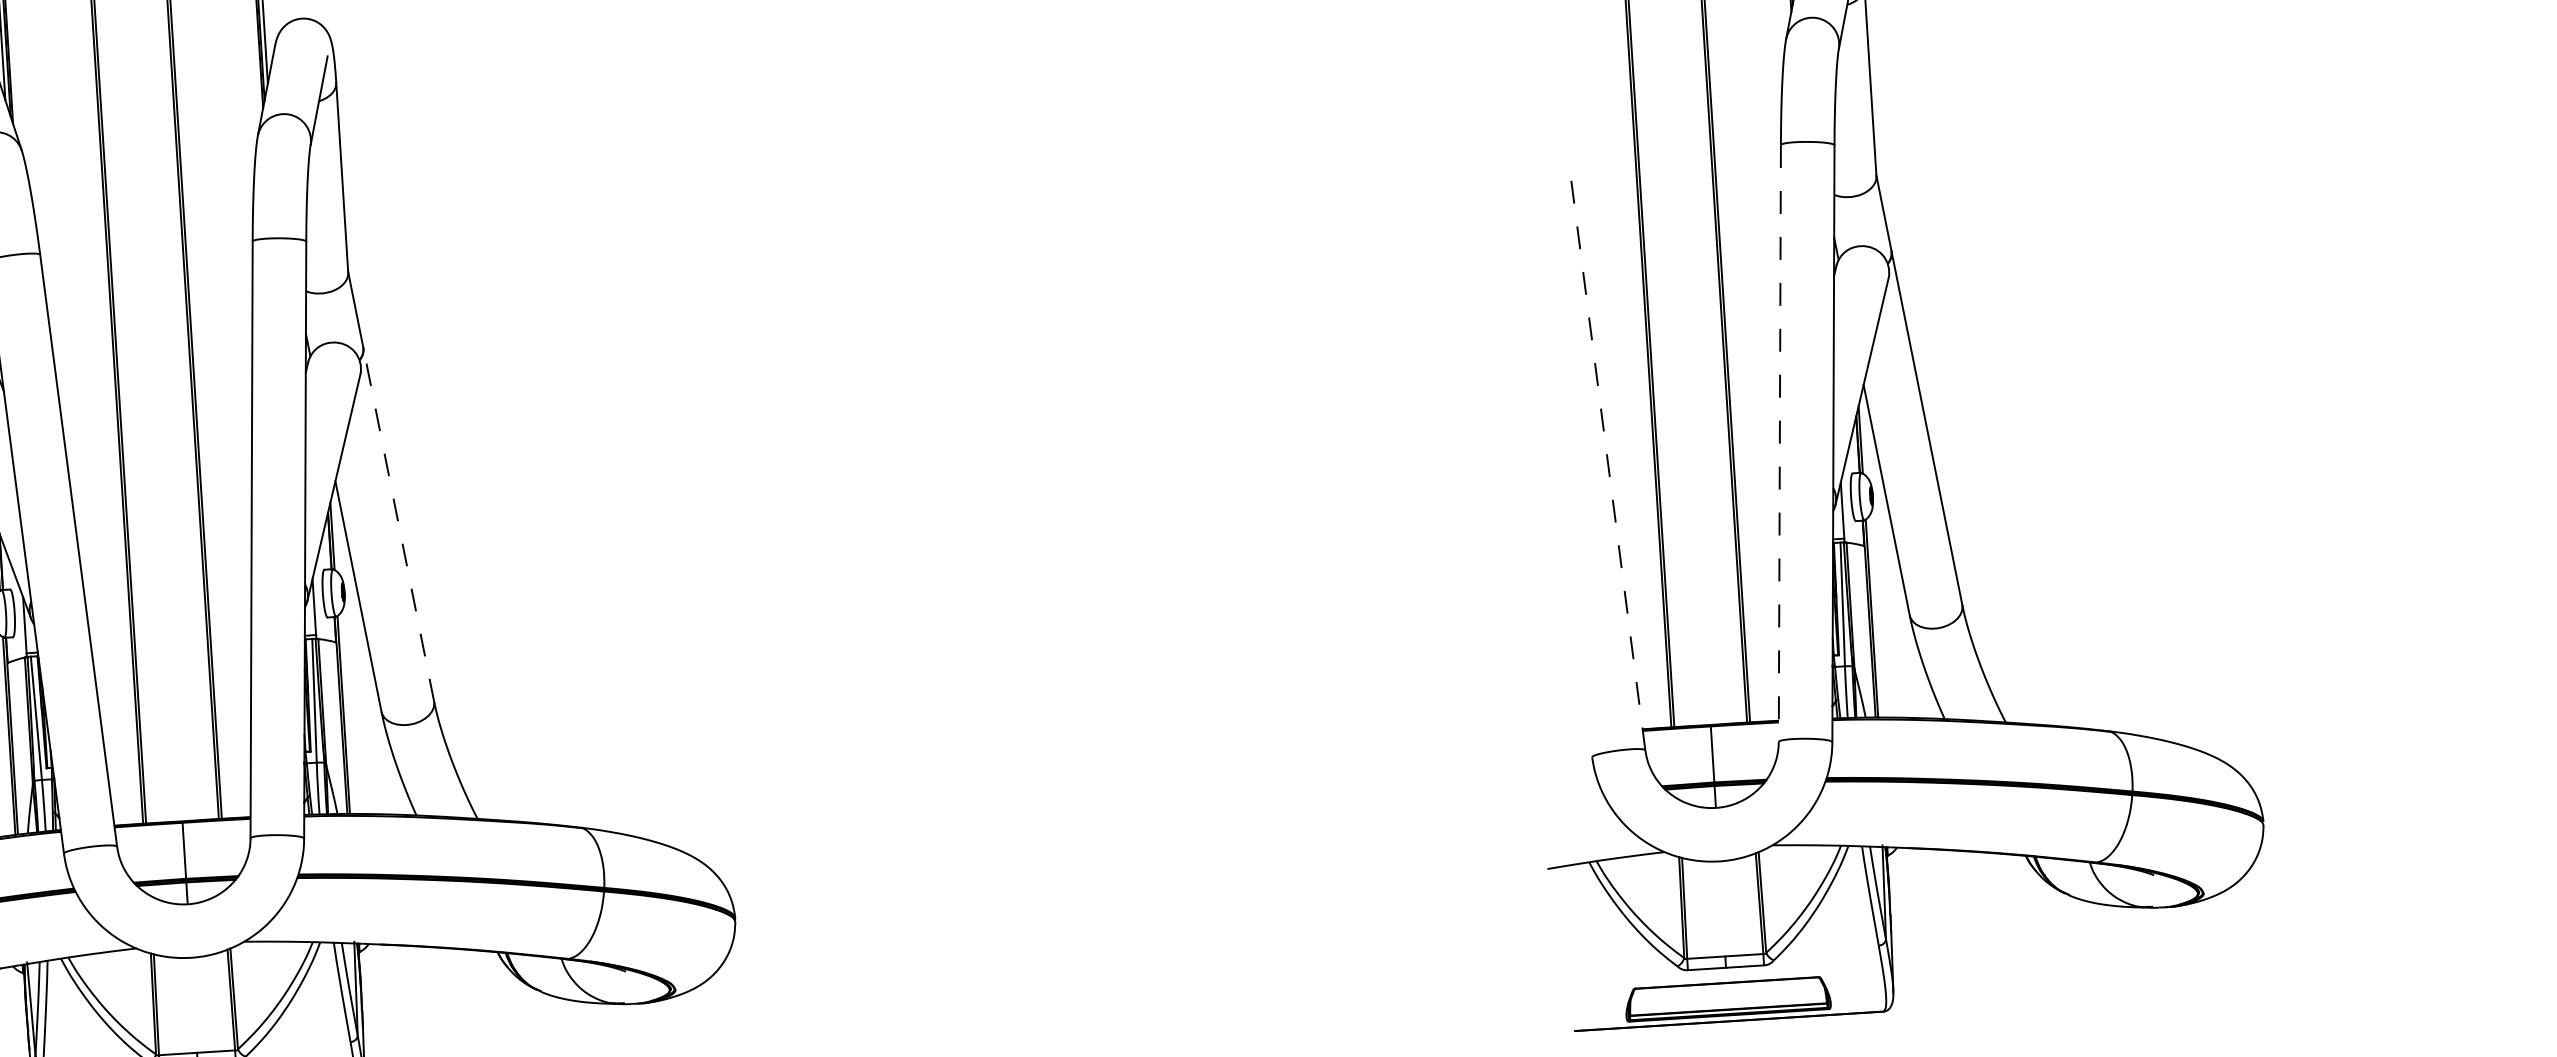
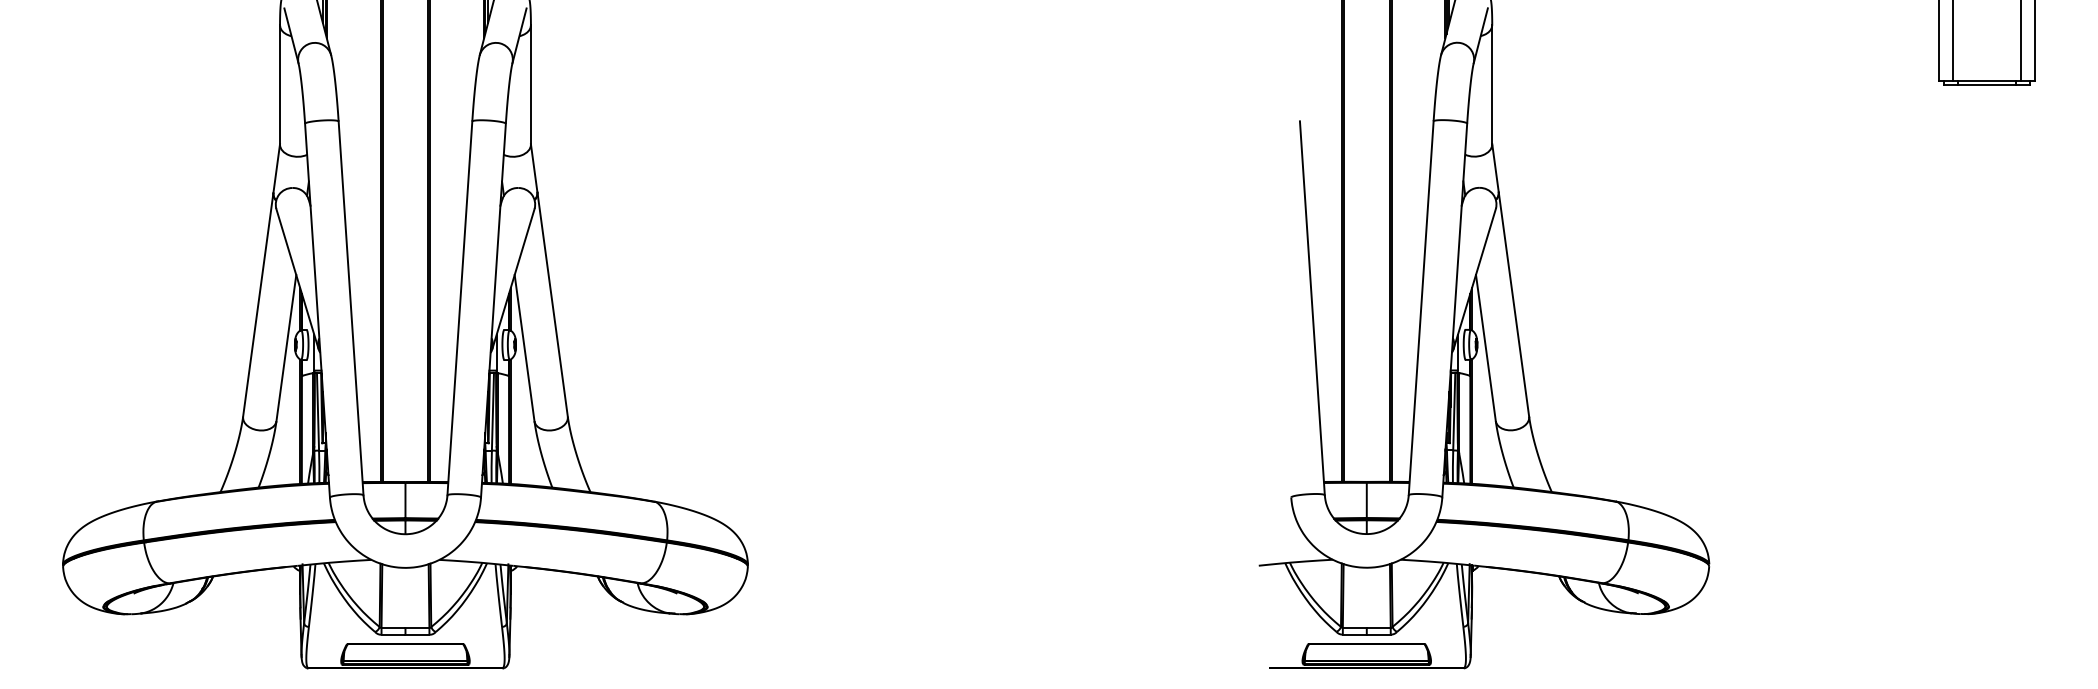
line: (1780, 443) -> (1421, 308), dashed -> solid
line: (1606, 453) -> (1312, 307), dashed -> solid
line: (398, 524) -> (552, 304), dashed -> solid

